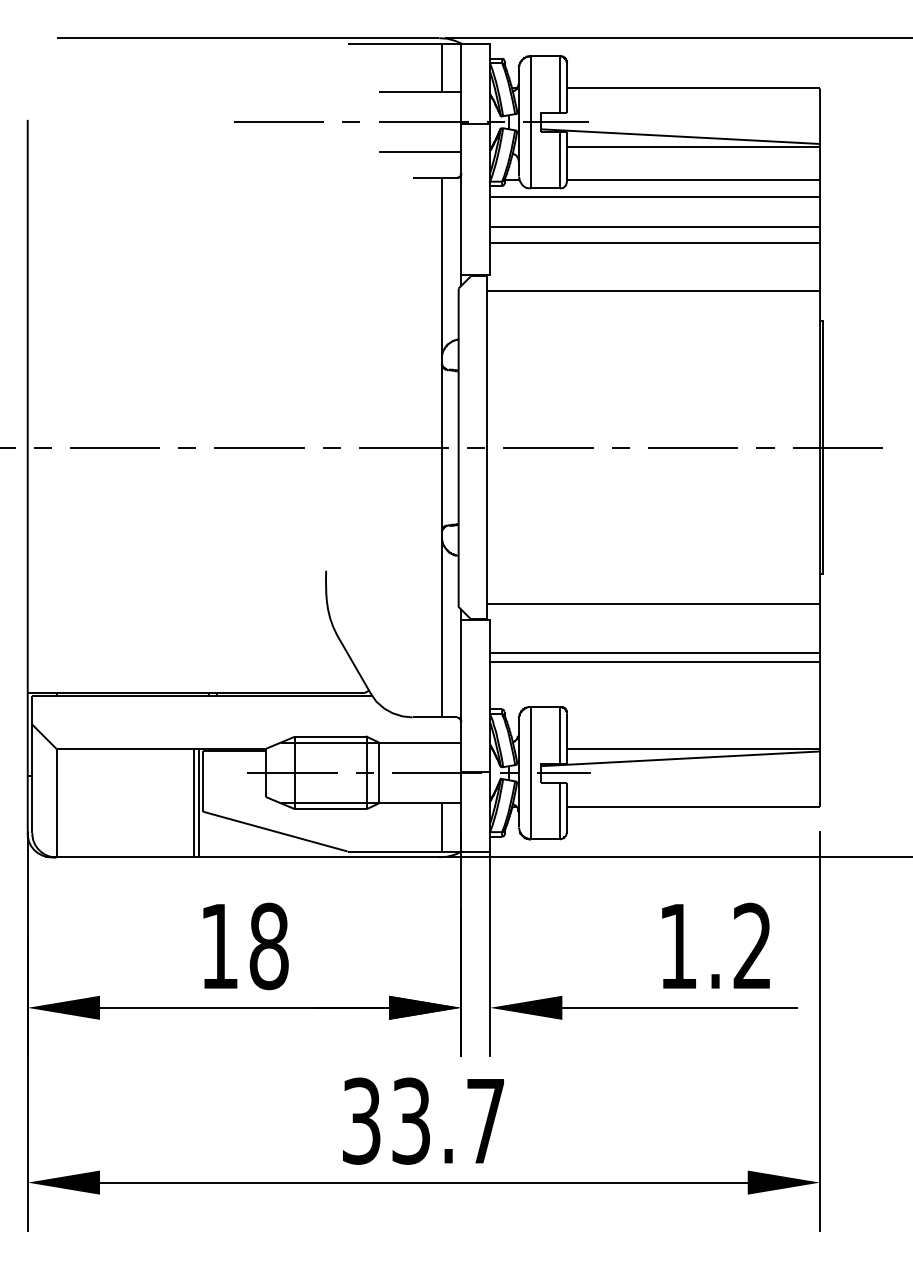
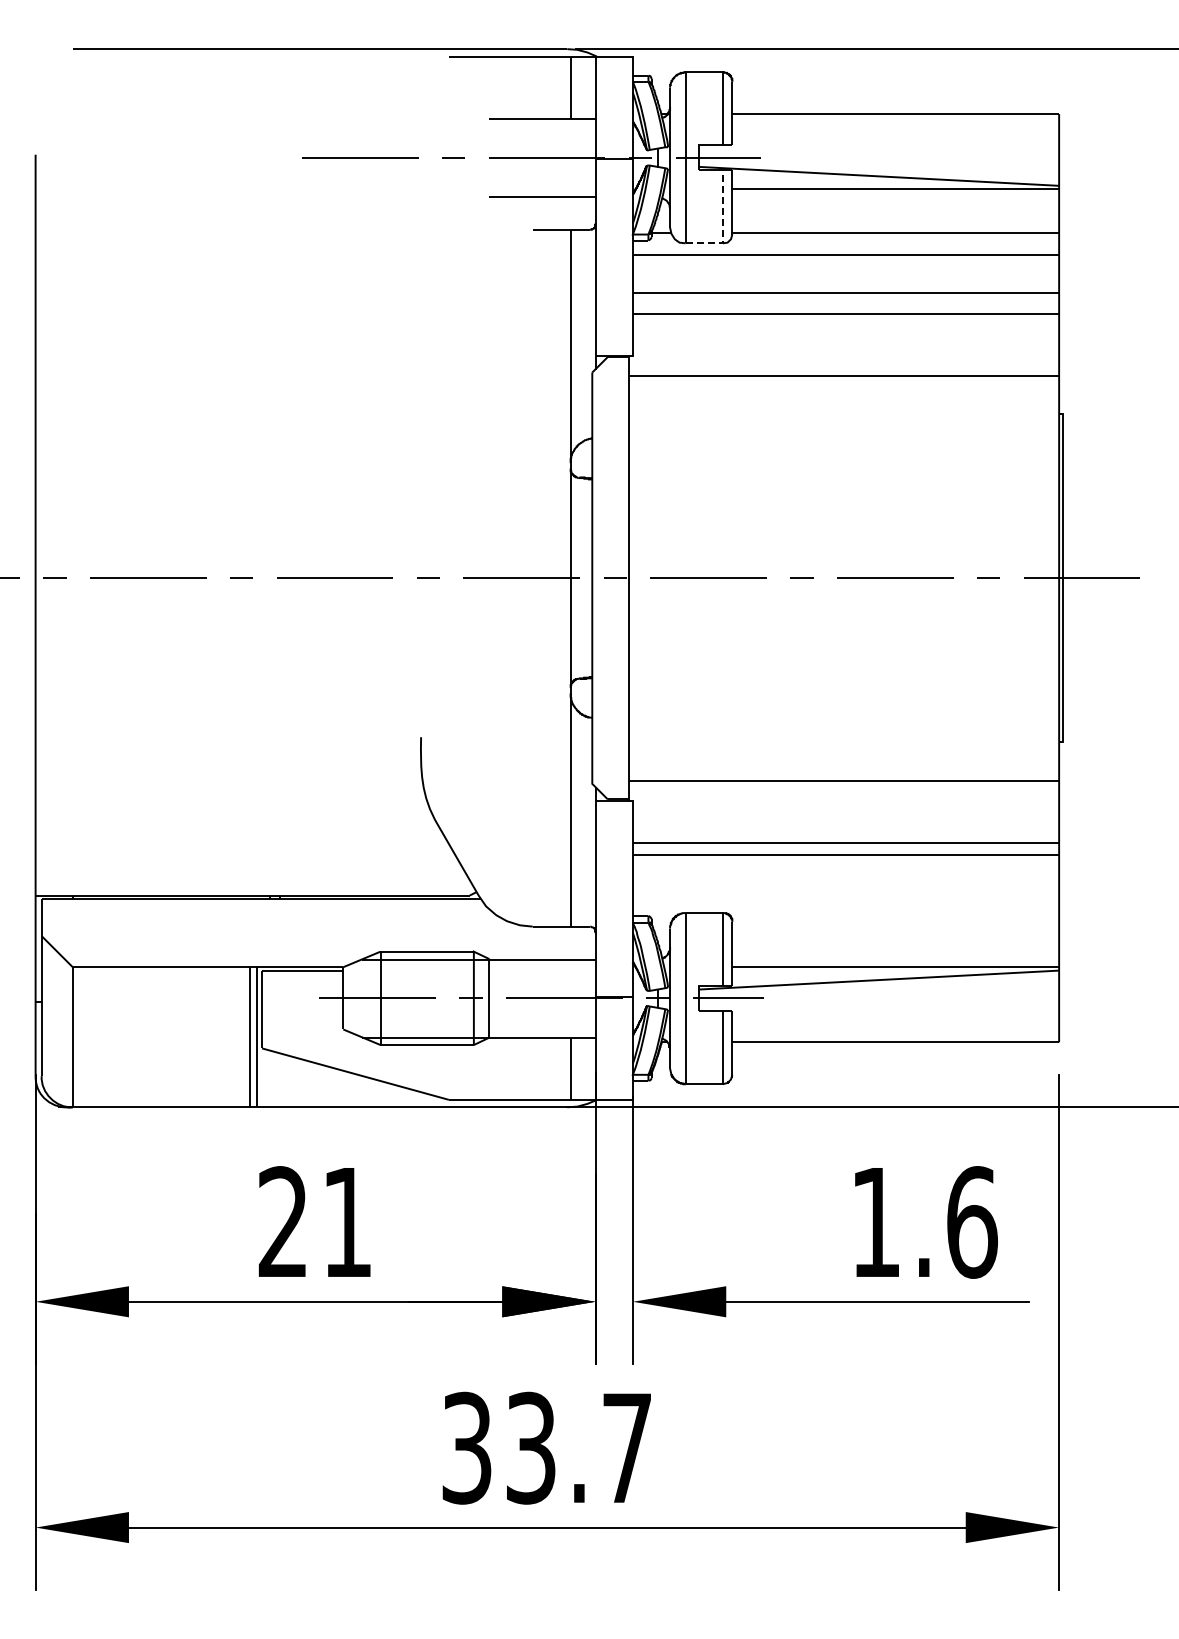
line: (559, 174) -> (722, 225), solid -> dashed
text: (244, 946) -> (315, 1222), 18 -> 21
text: (752, 946) -> (972, 1222), 1.2 -> 1.6

